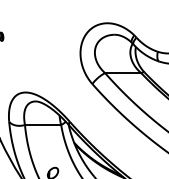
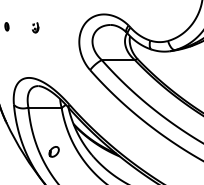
part: (32, 37) -> (35, 27), added

